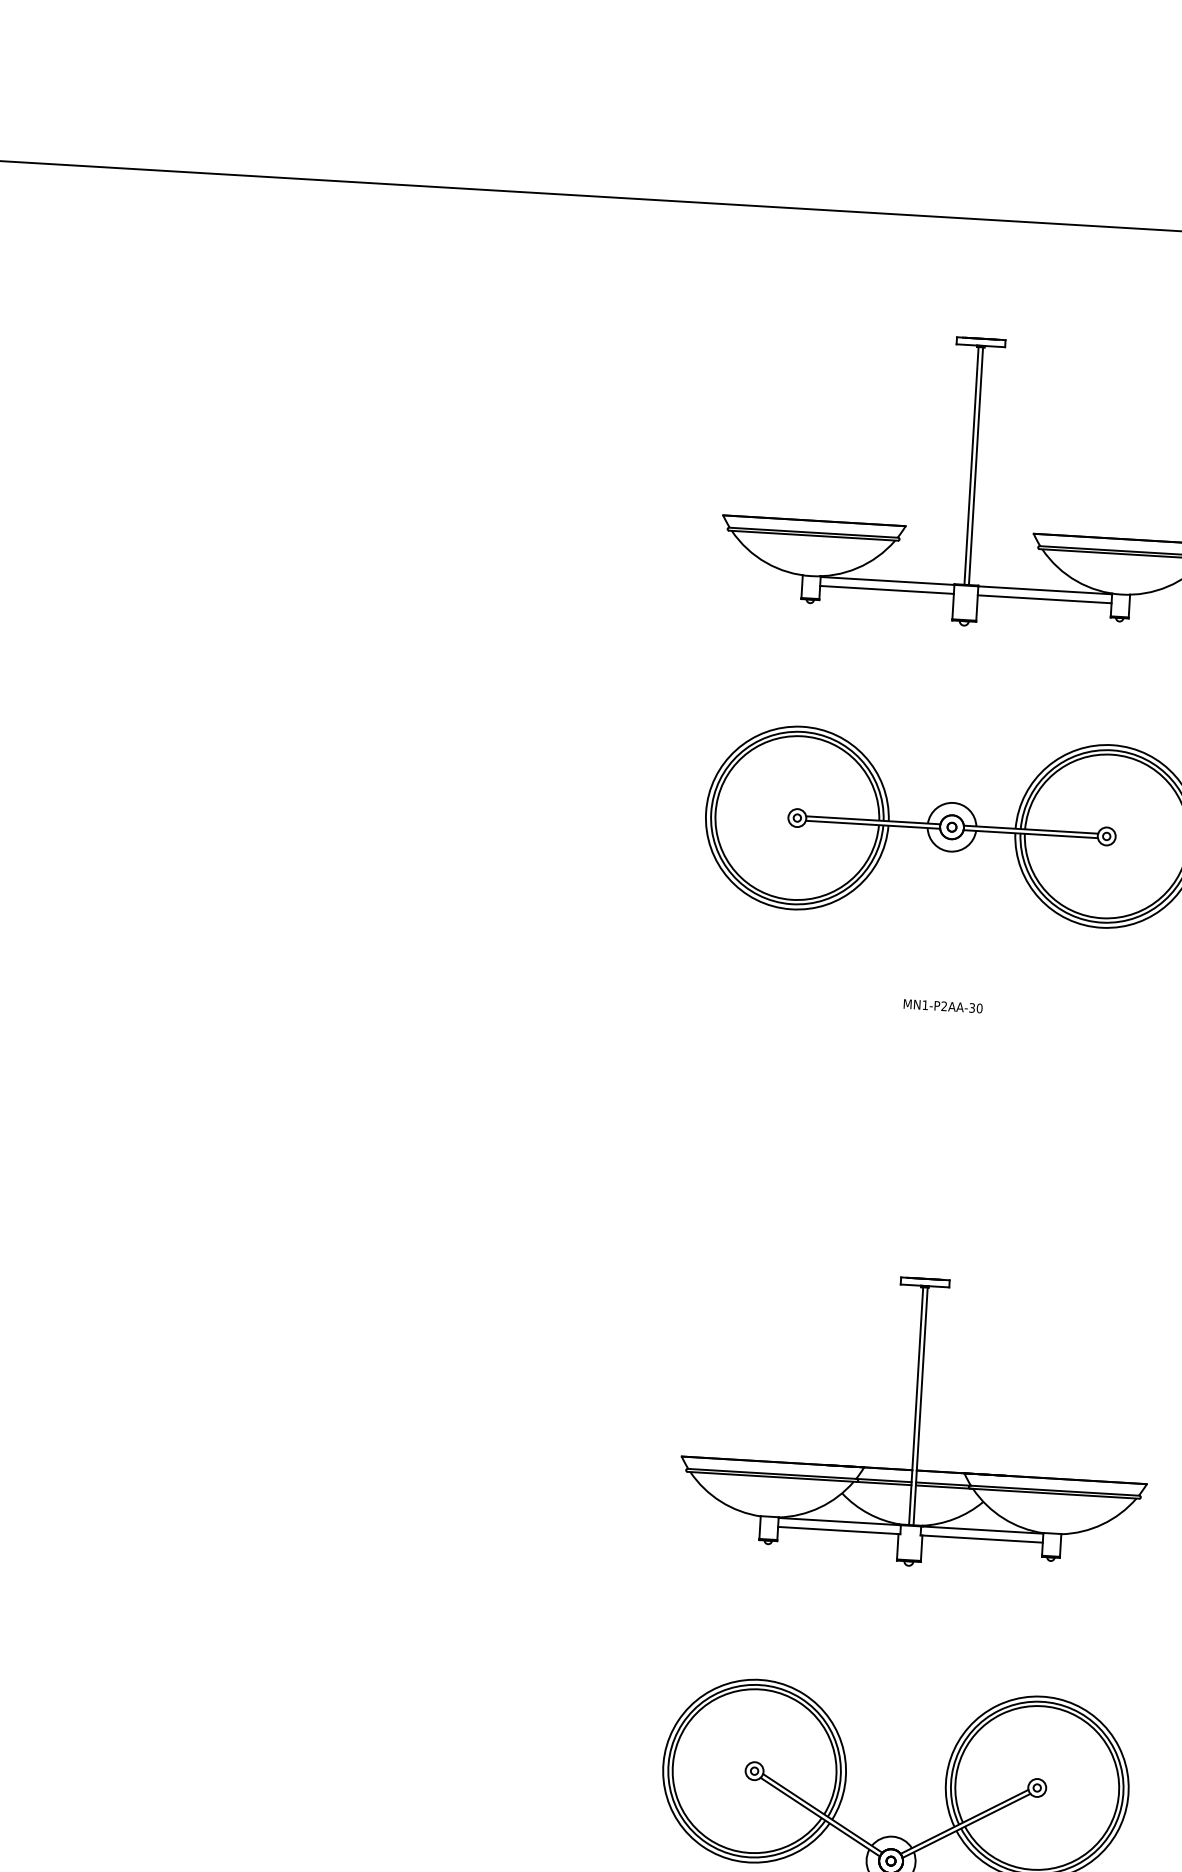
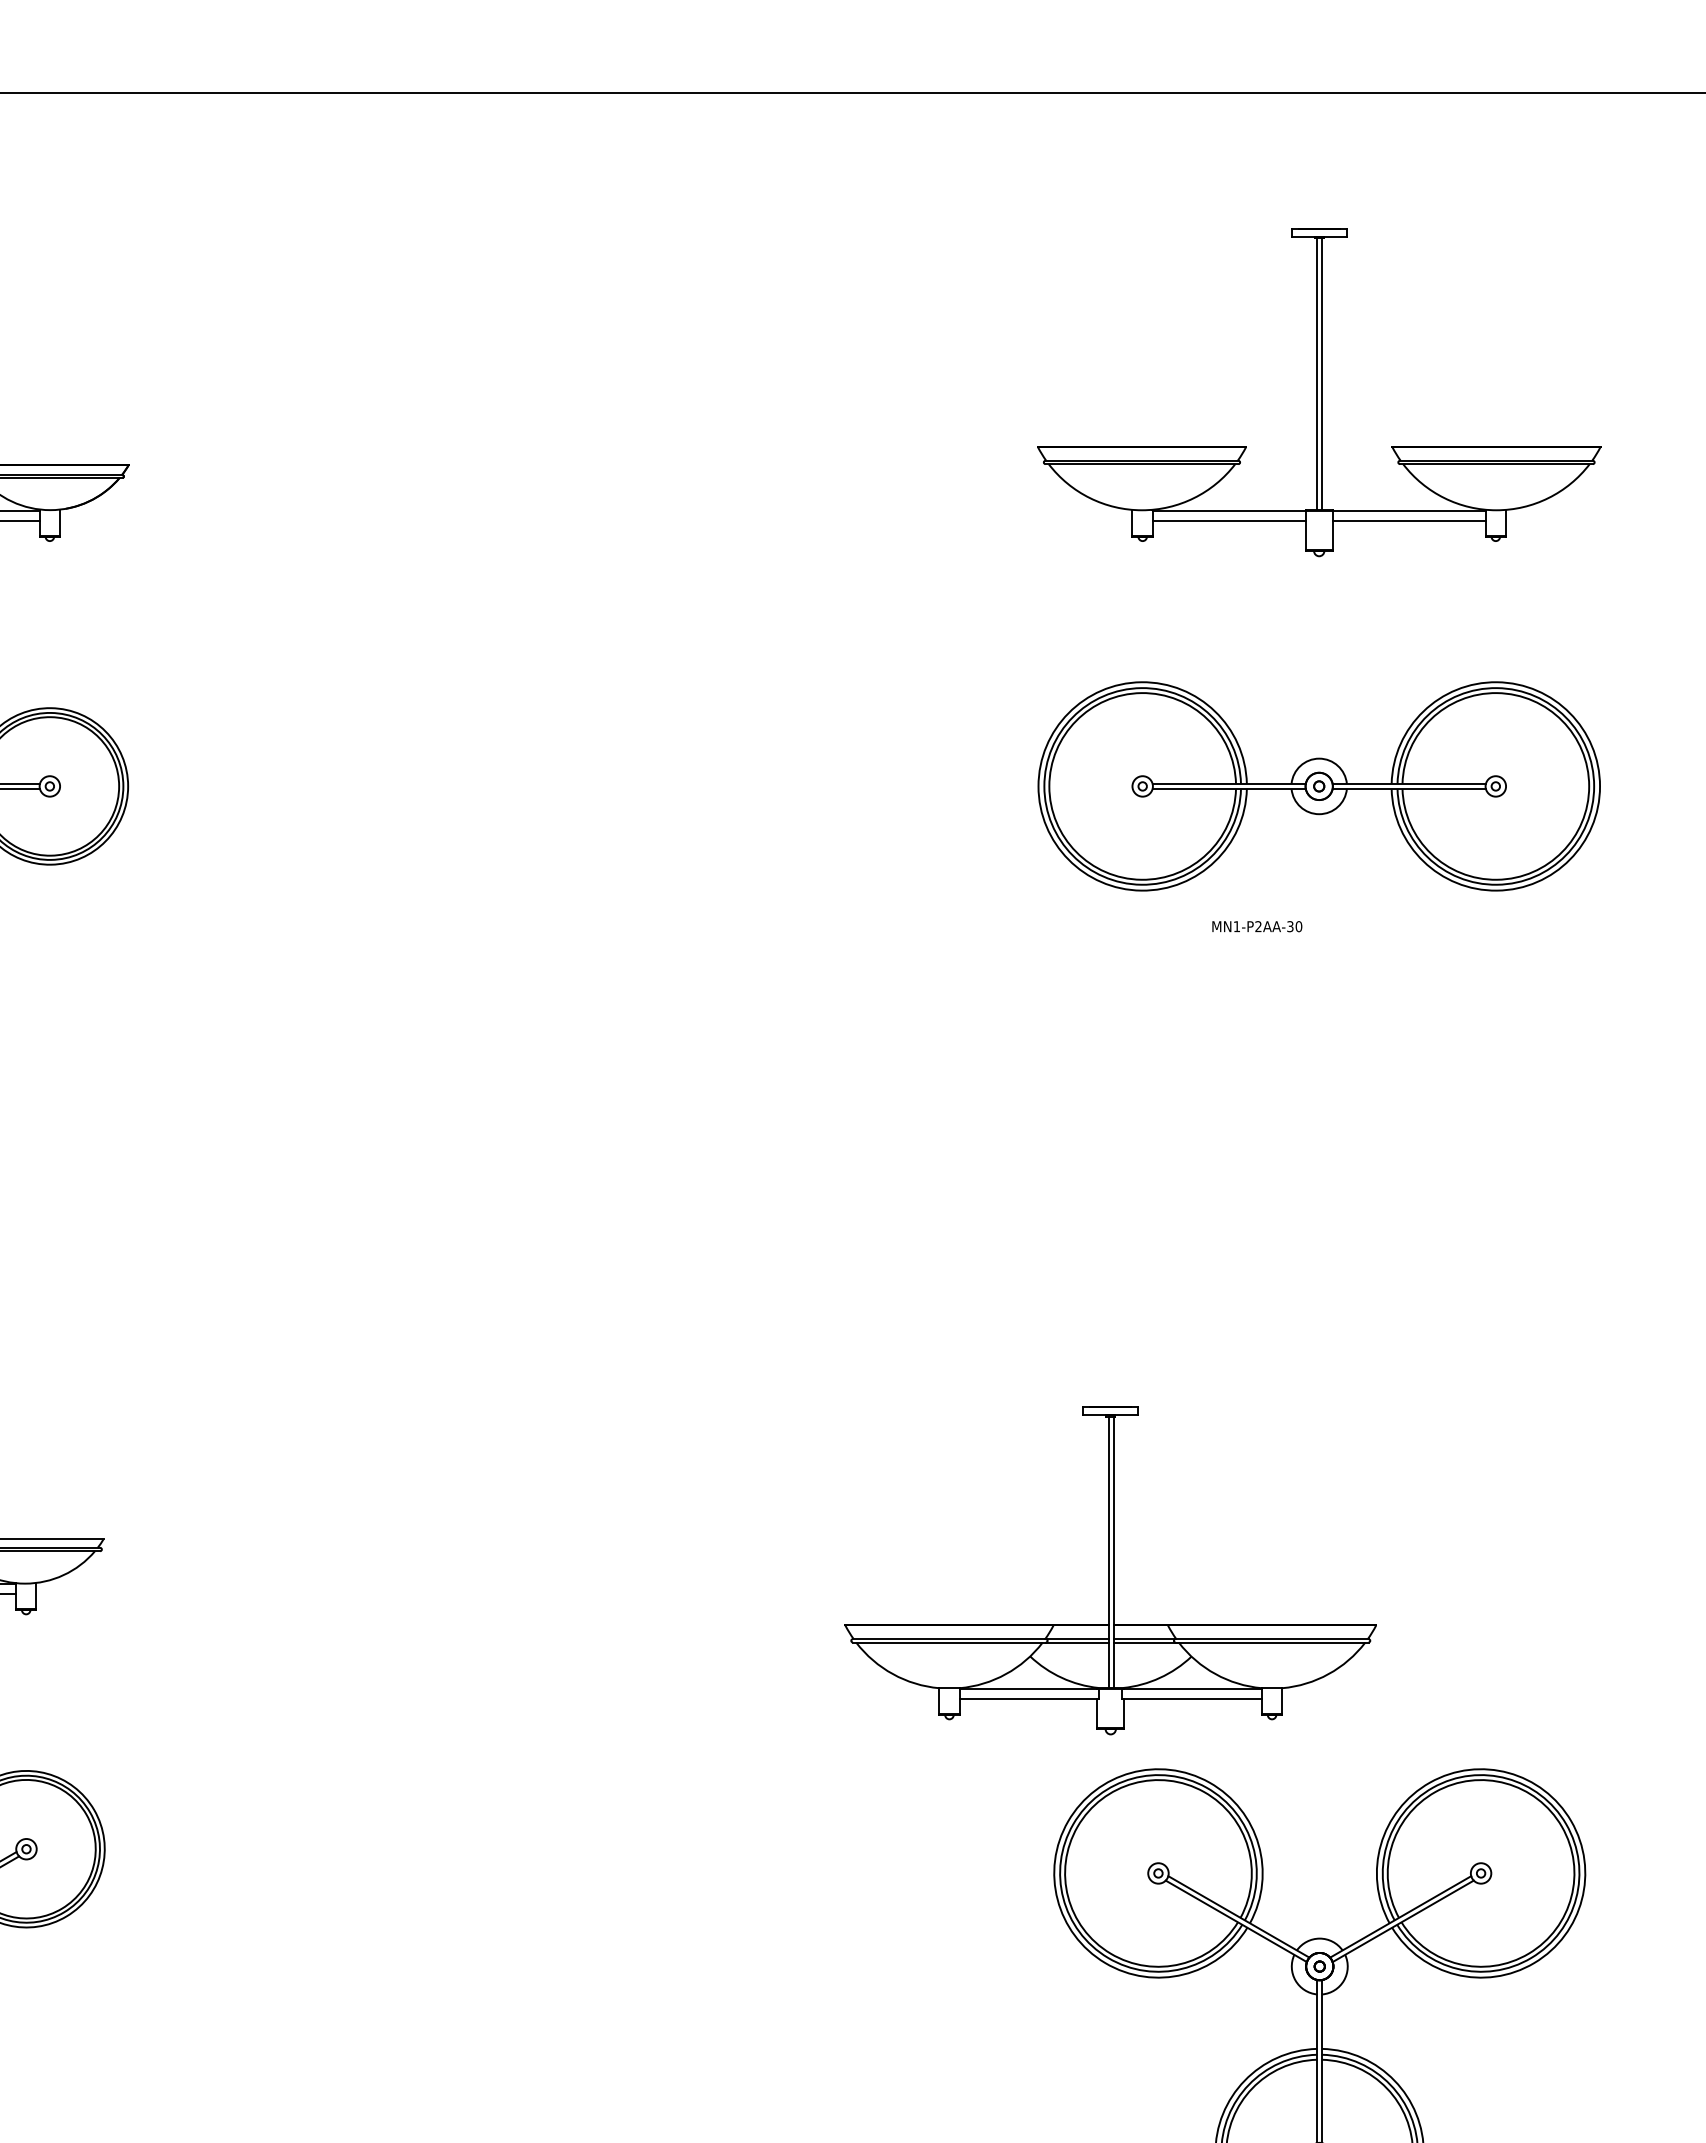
text: (943, 1006) -> (1257, 926), moved
part: (916, 1422) -> (1110, 1570), moved

